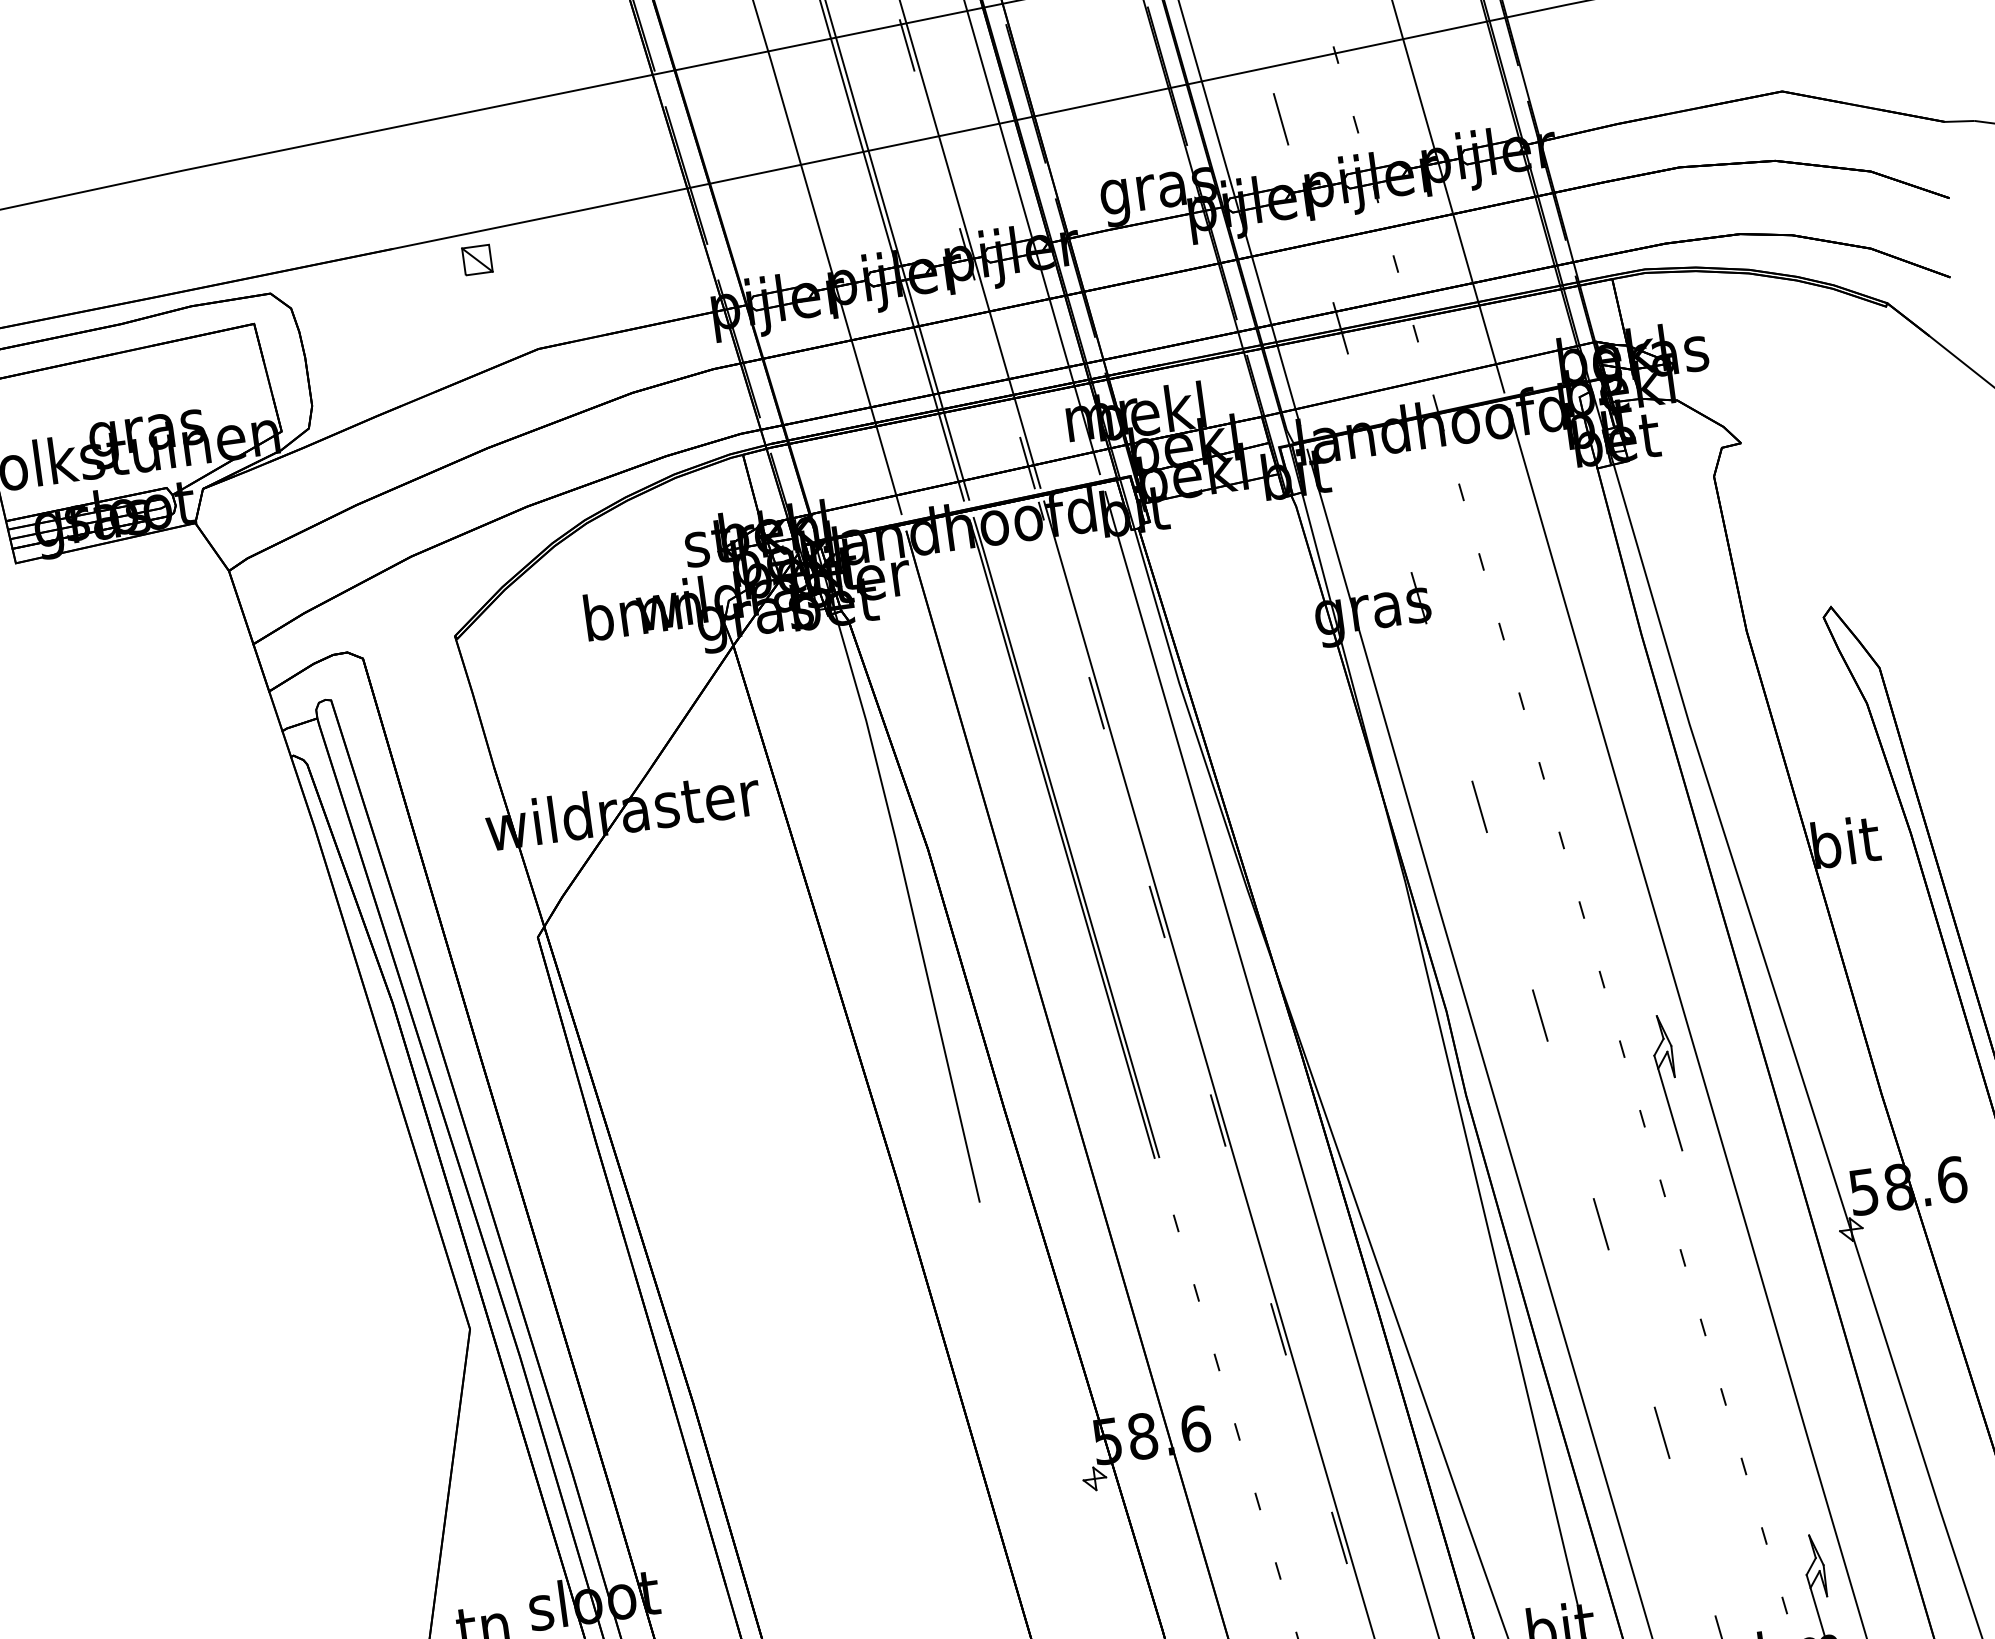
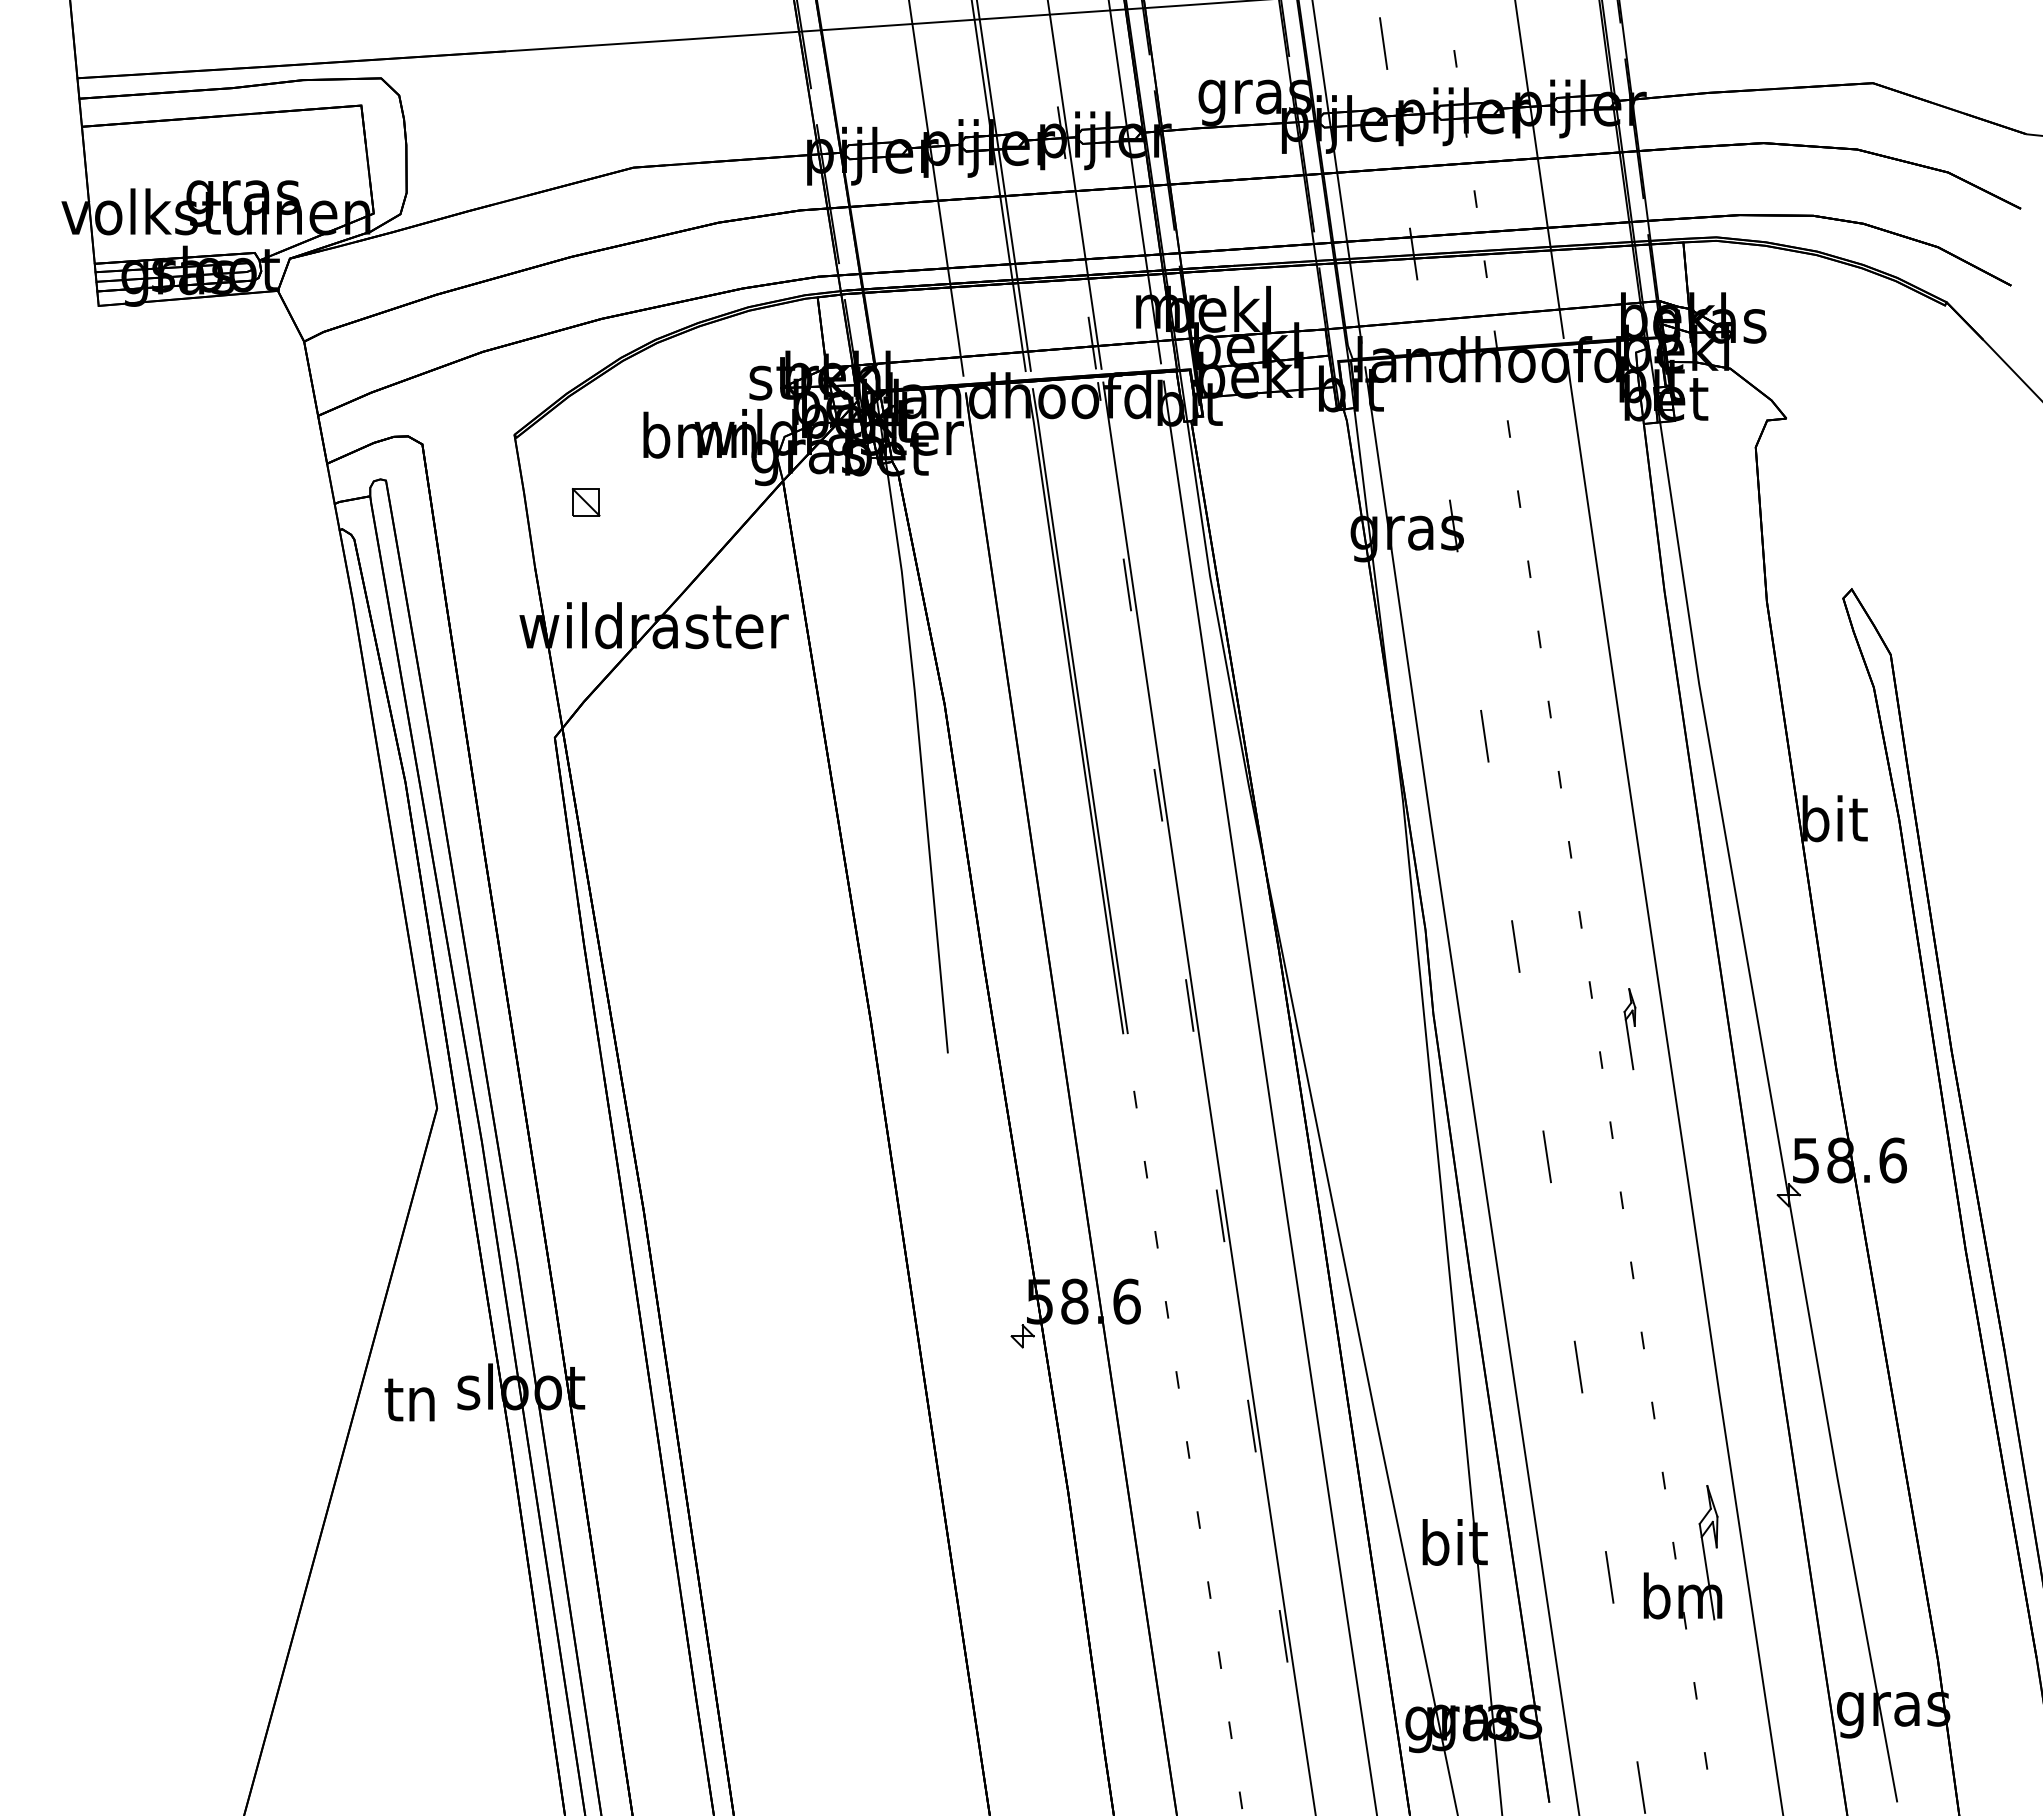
part: (476, 260) -> (585, 502), moved
part: (1666, 1082) -> (1629, 1028), size x0.6

